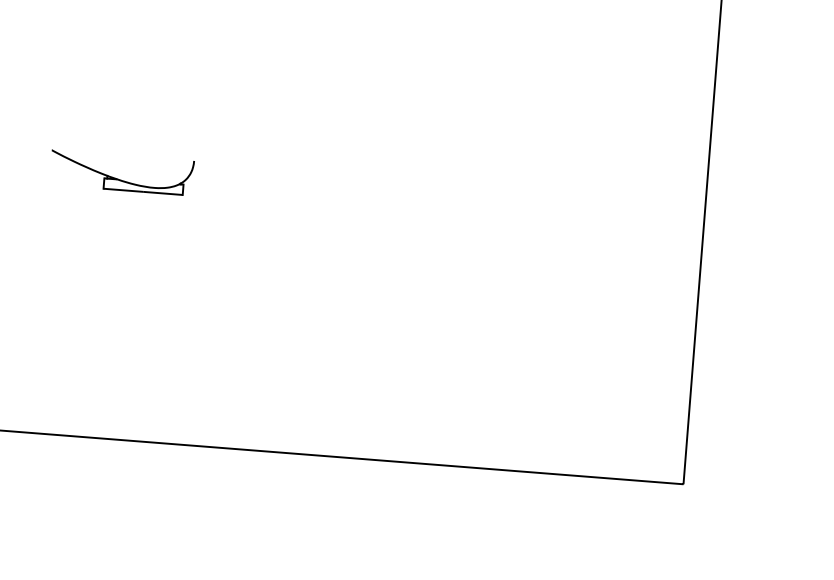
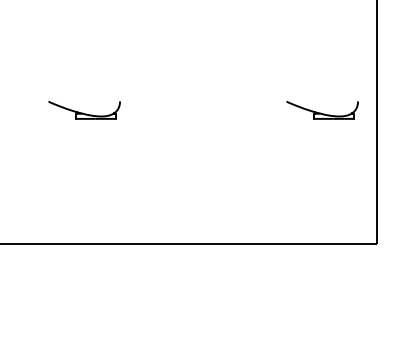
part: (595, 208) -> (322, 109), added

